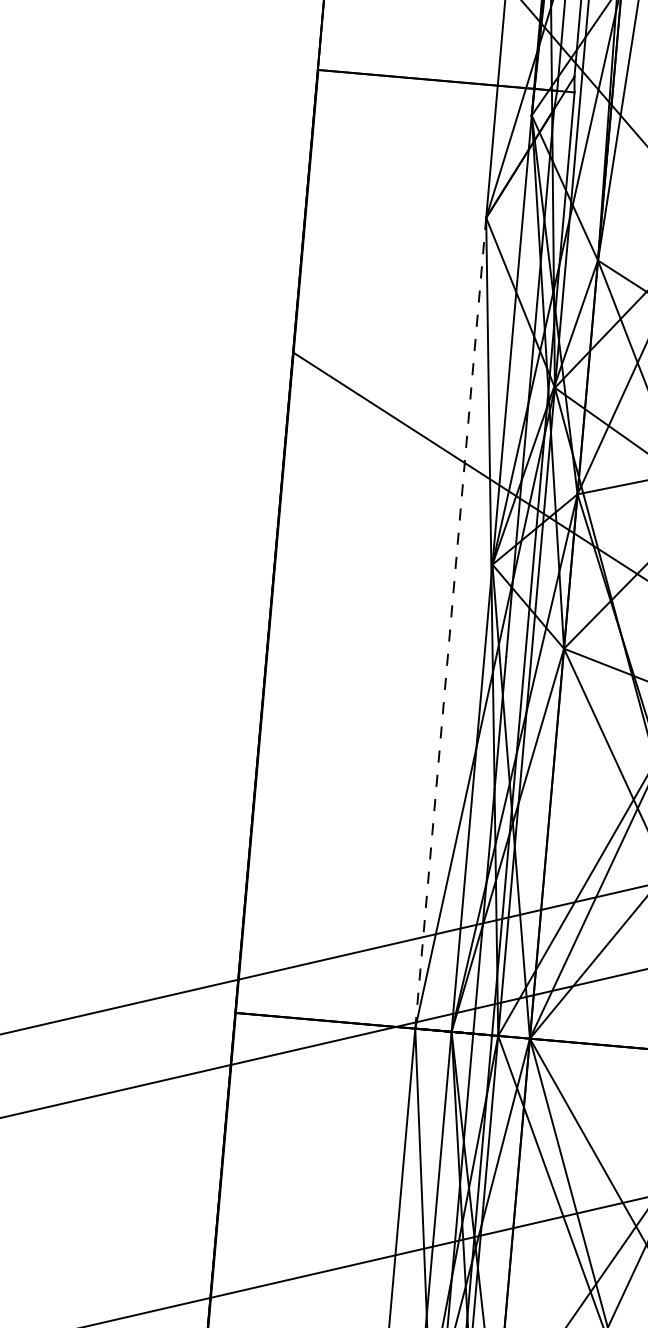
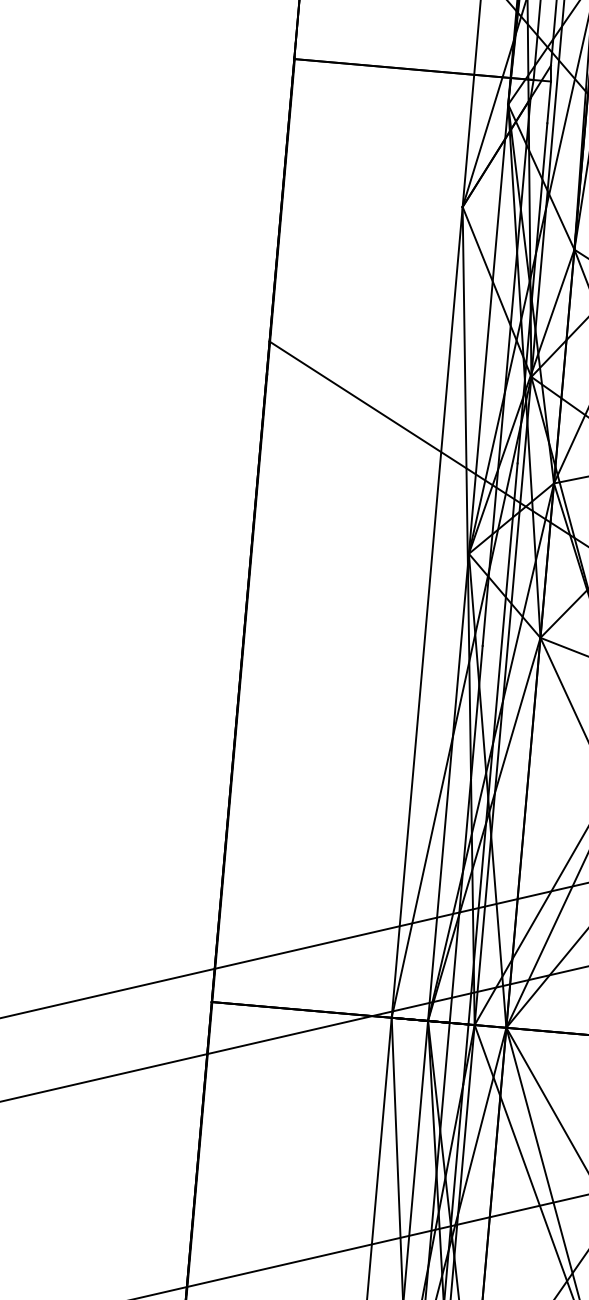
line: (450, 623) -> (426, 612), dashed -> solid

